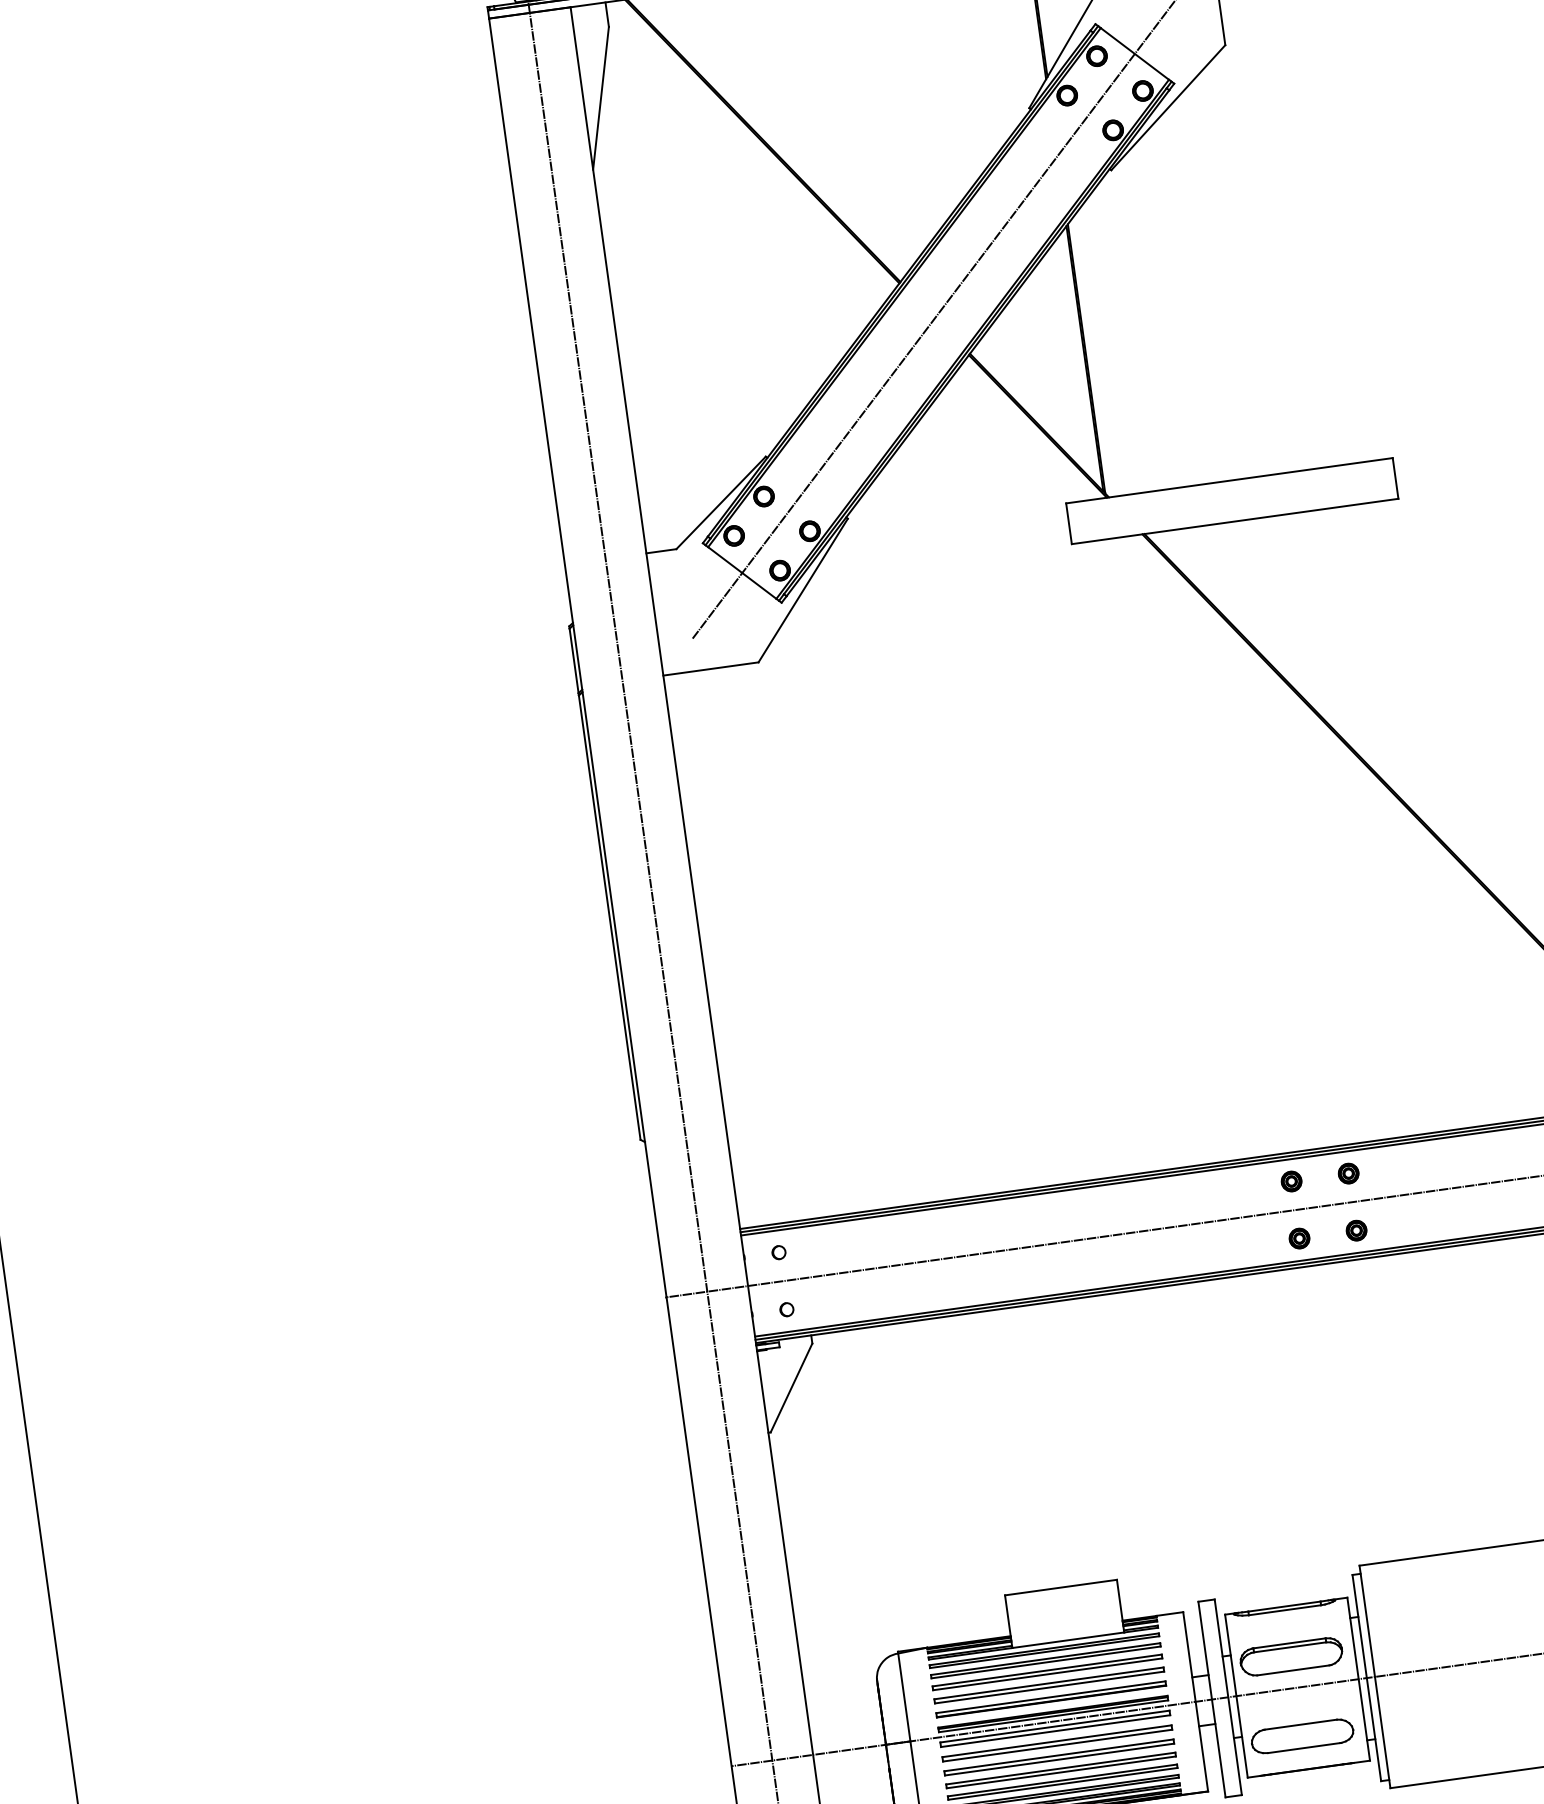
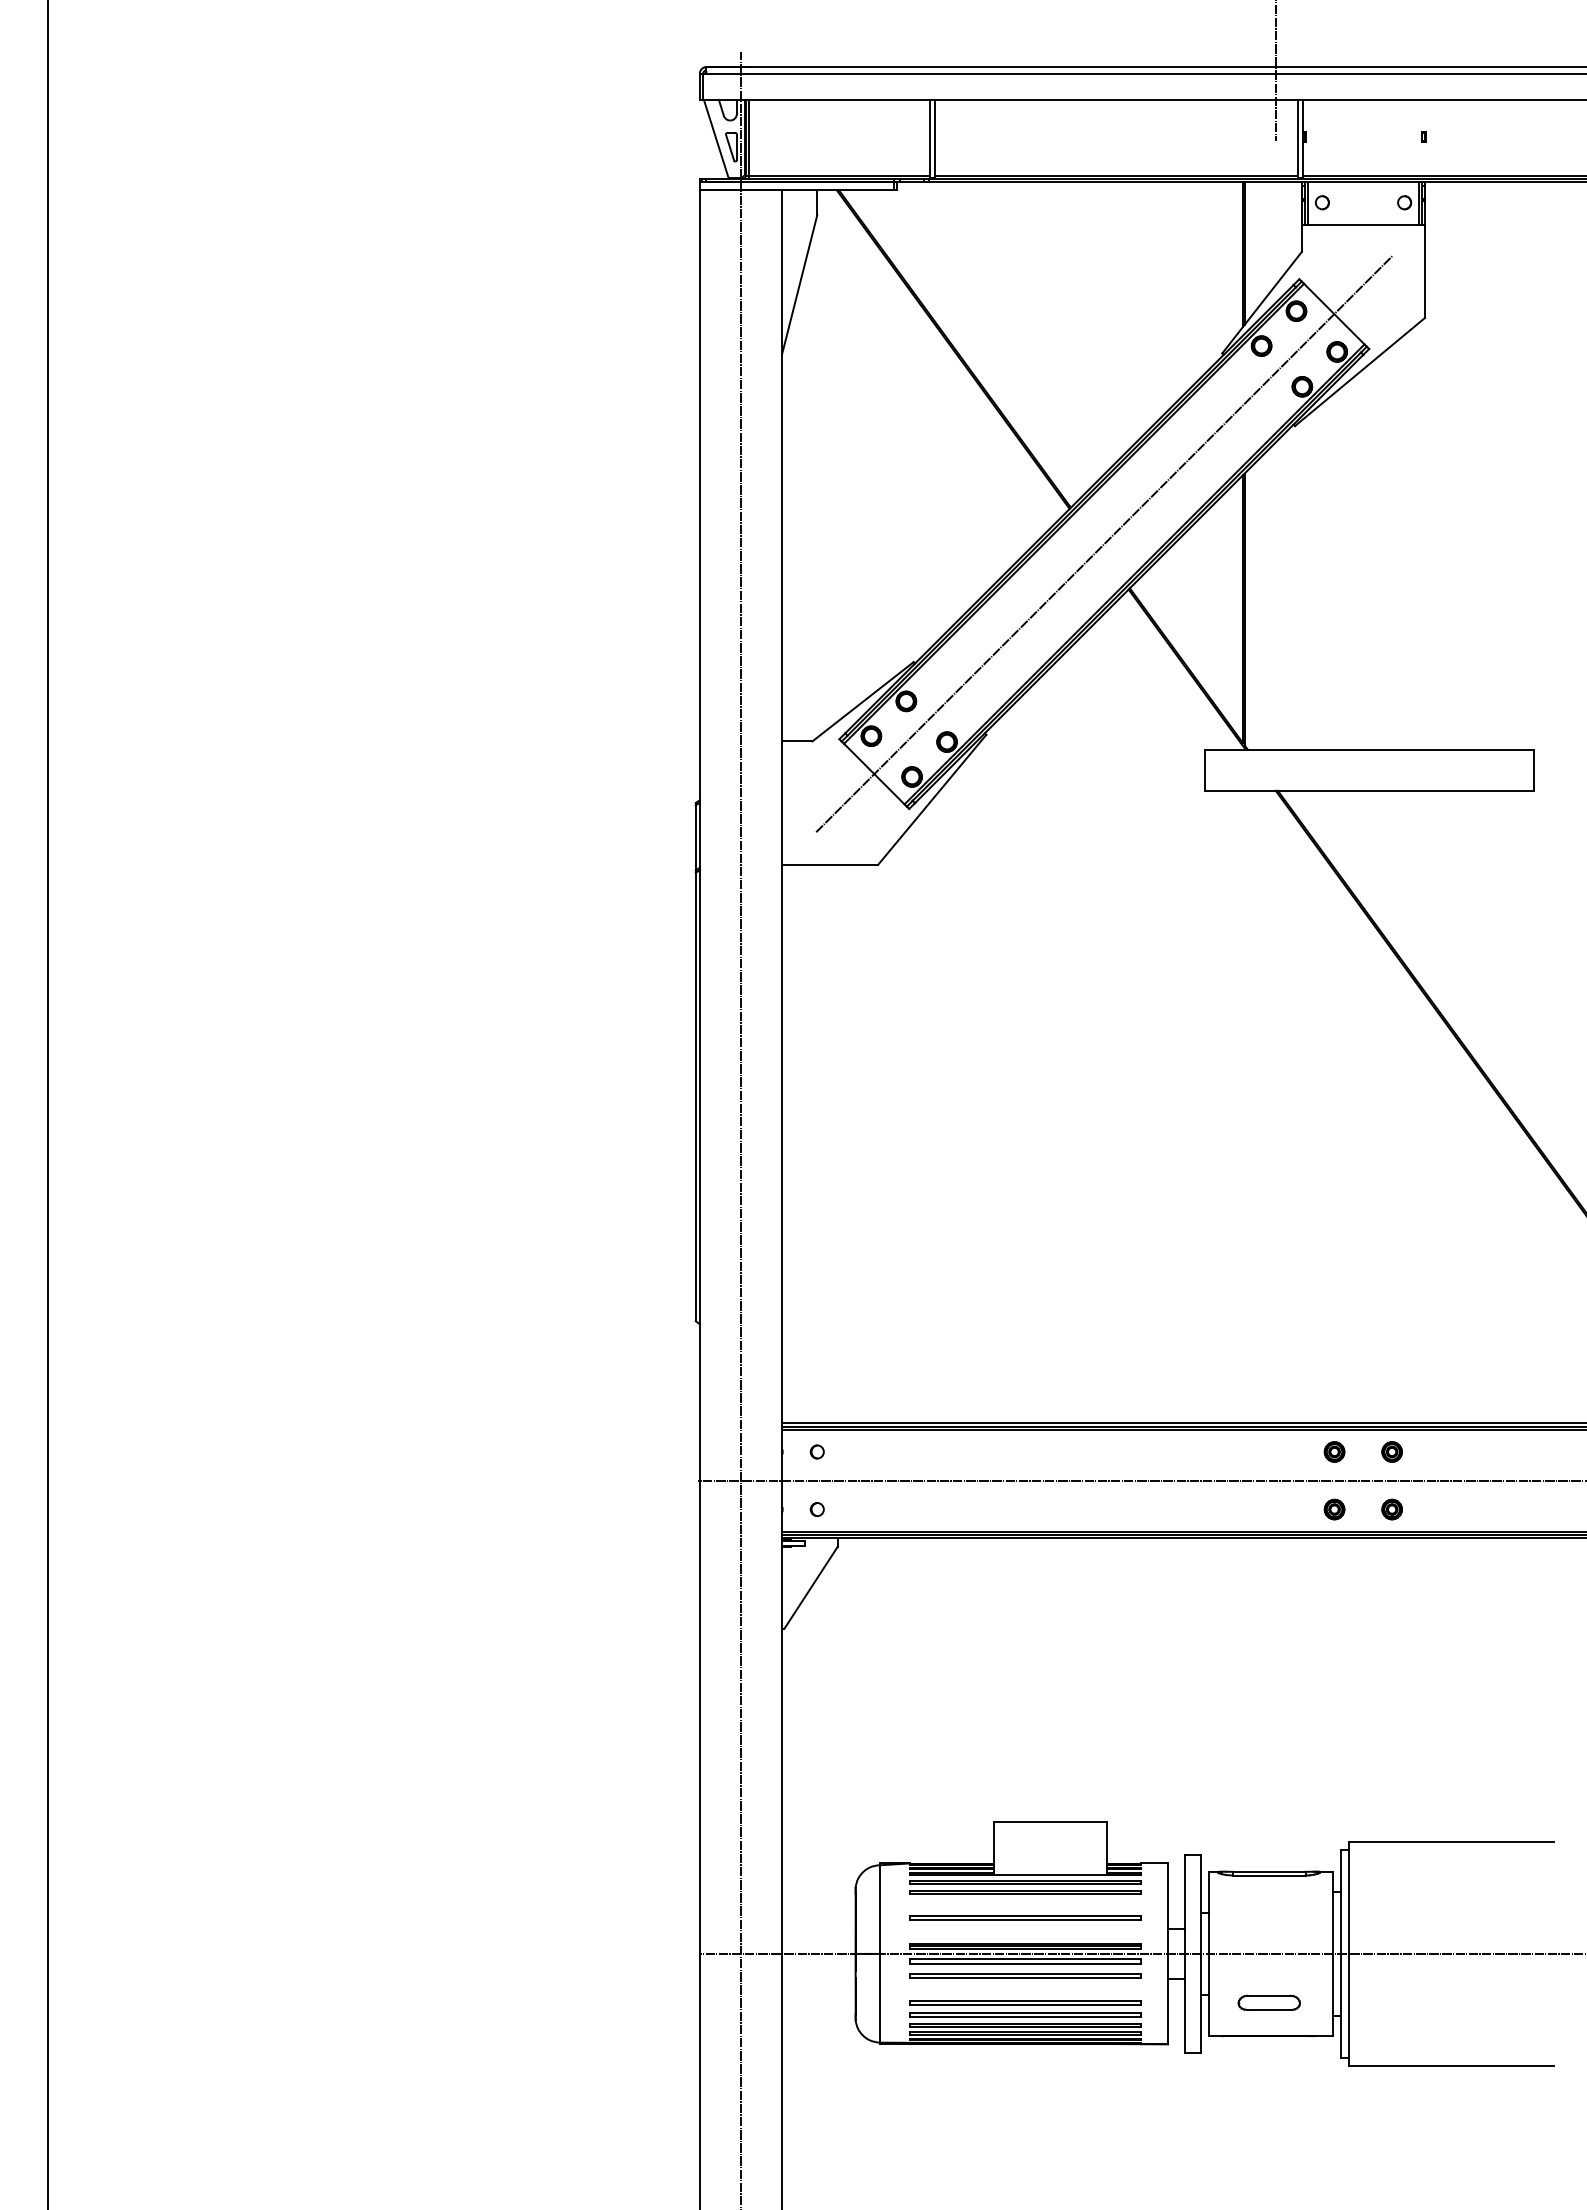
part: (1291, 1656) -> (1269, 1922), removed
line: (1047, 1671) -> (1025, 1903), removed
part: (1051, 1699) -> (1025, 1931), removed
part: (1302, 1736) -> (1269, 2002), size x0.6
part: (1059, 1756) -> (1025, 1989), removed

